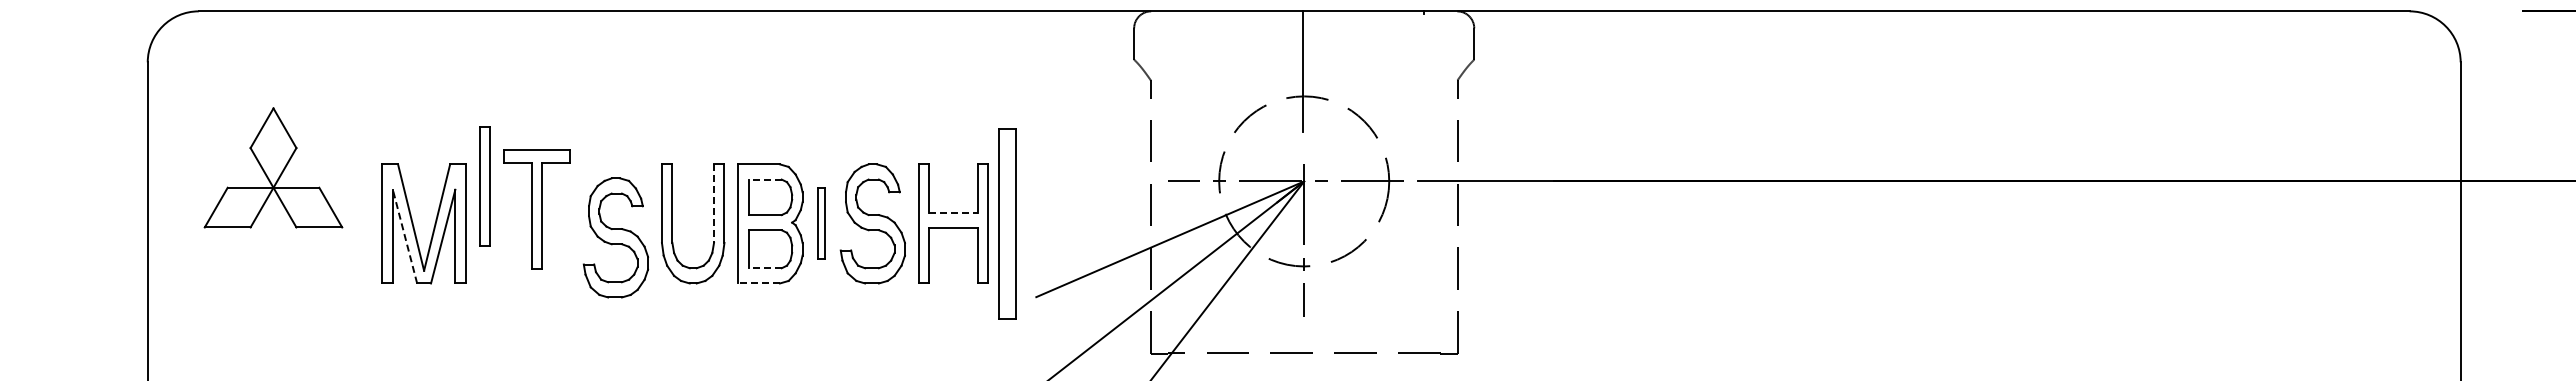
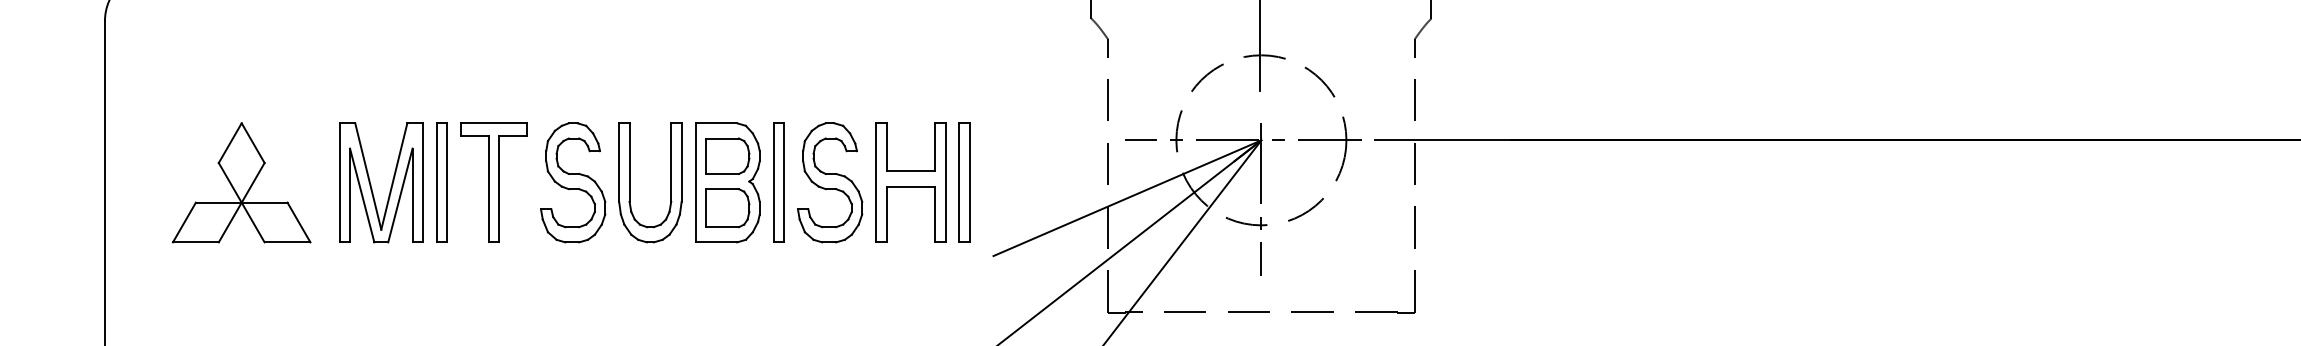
part: (273, 167) -> (241, 182), moved
line: (764, 179) -> (721, 138), dashed -> solid
part: (484, 186) -> (441, 182), moved
line: (714, 204) -> (671, 163), dashed -> solid
part: (536, 209) -> (493, 182), moved
line: (954, 212) -> (911, 171), dashed -> solid
part: (821, 223) -> (778, 182), size x1.67
part: (1007, 223) -> (964, 182), size x0.62
line: (404, 236) -> (361, 195), dashed -> solid
part: (615, 237) -> (572, 182), moved
line: (764, 268) -> (721, 227), dashed -> solid
line: (759, 283) -> (716, 242), dashed -> solid

